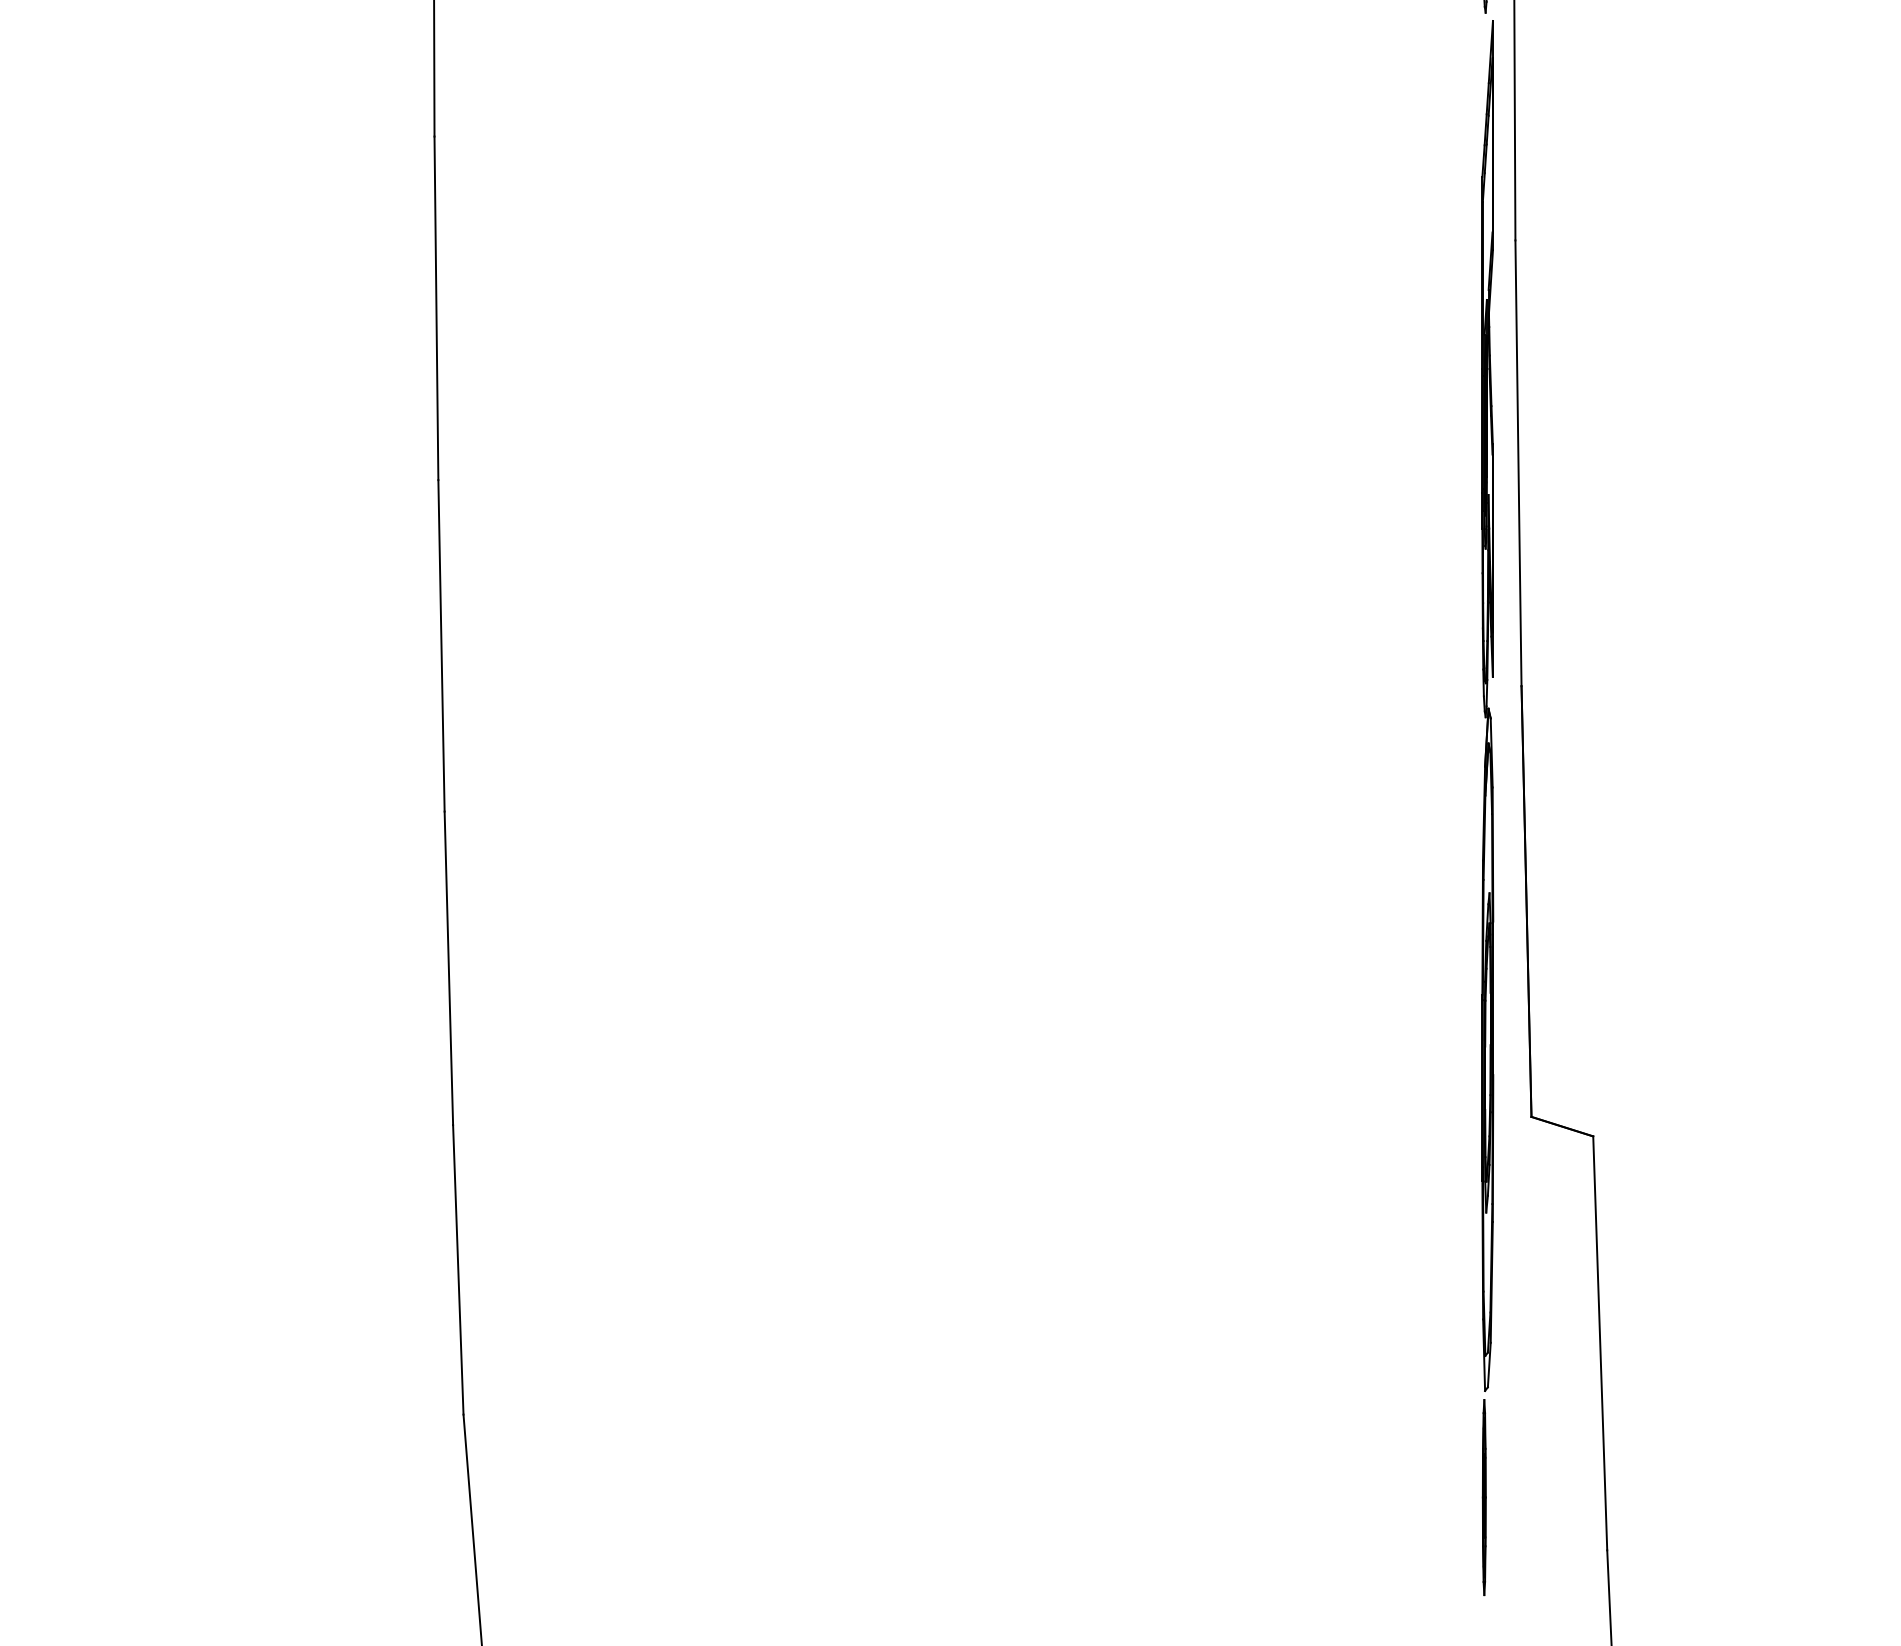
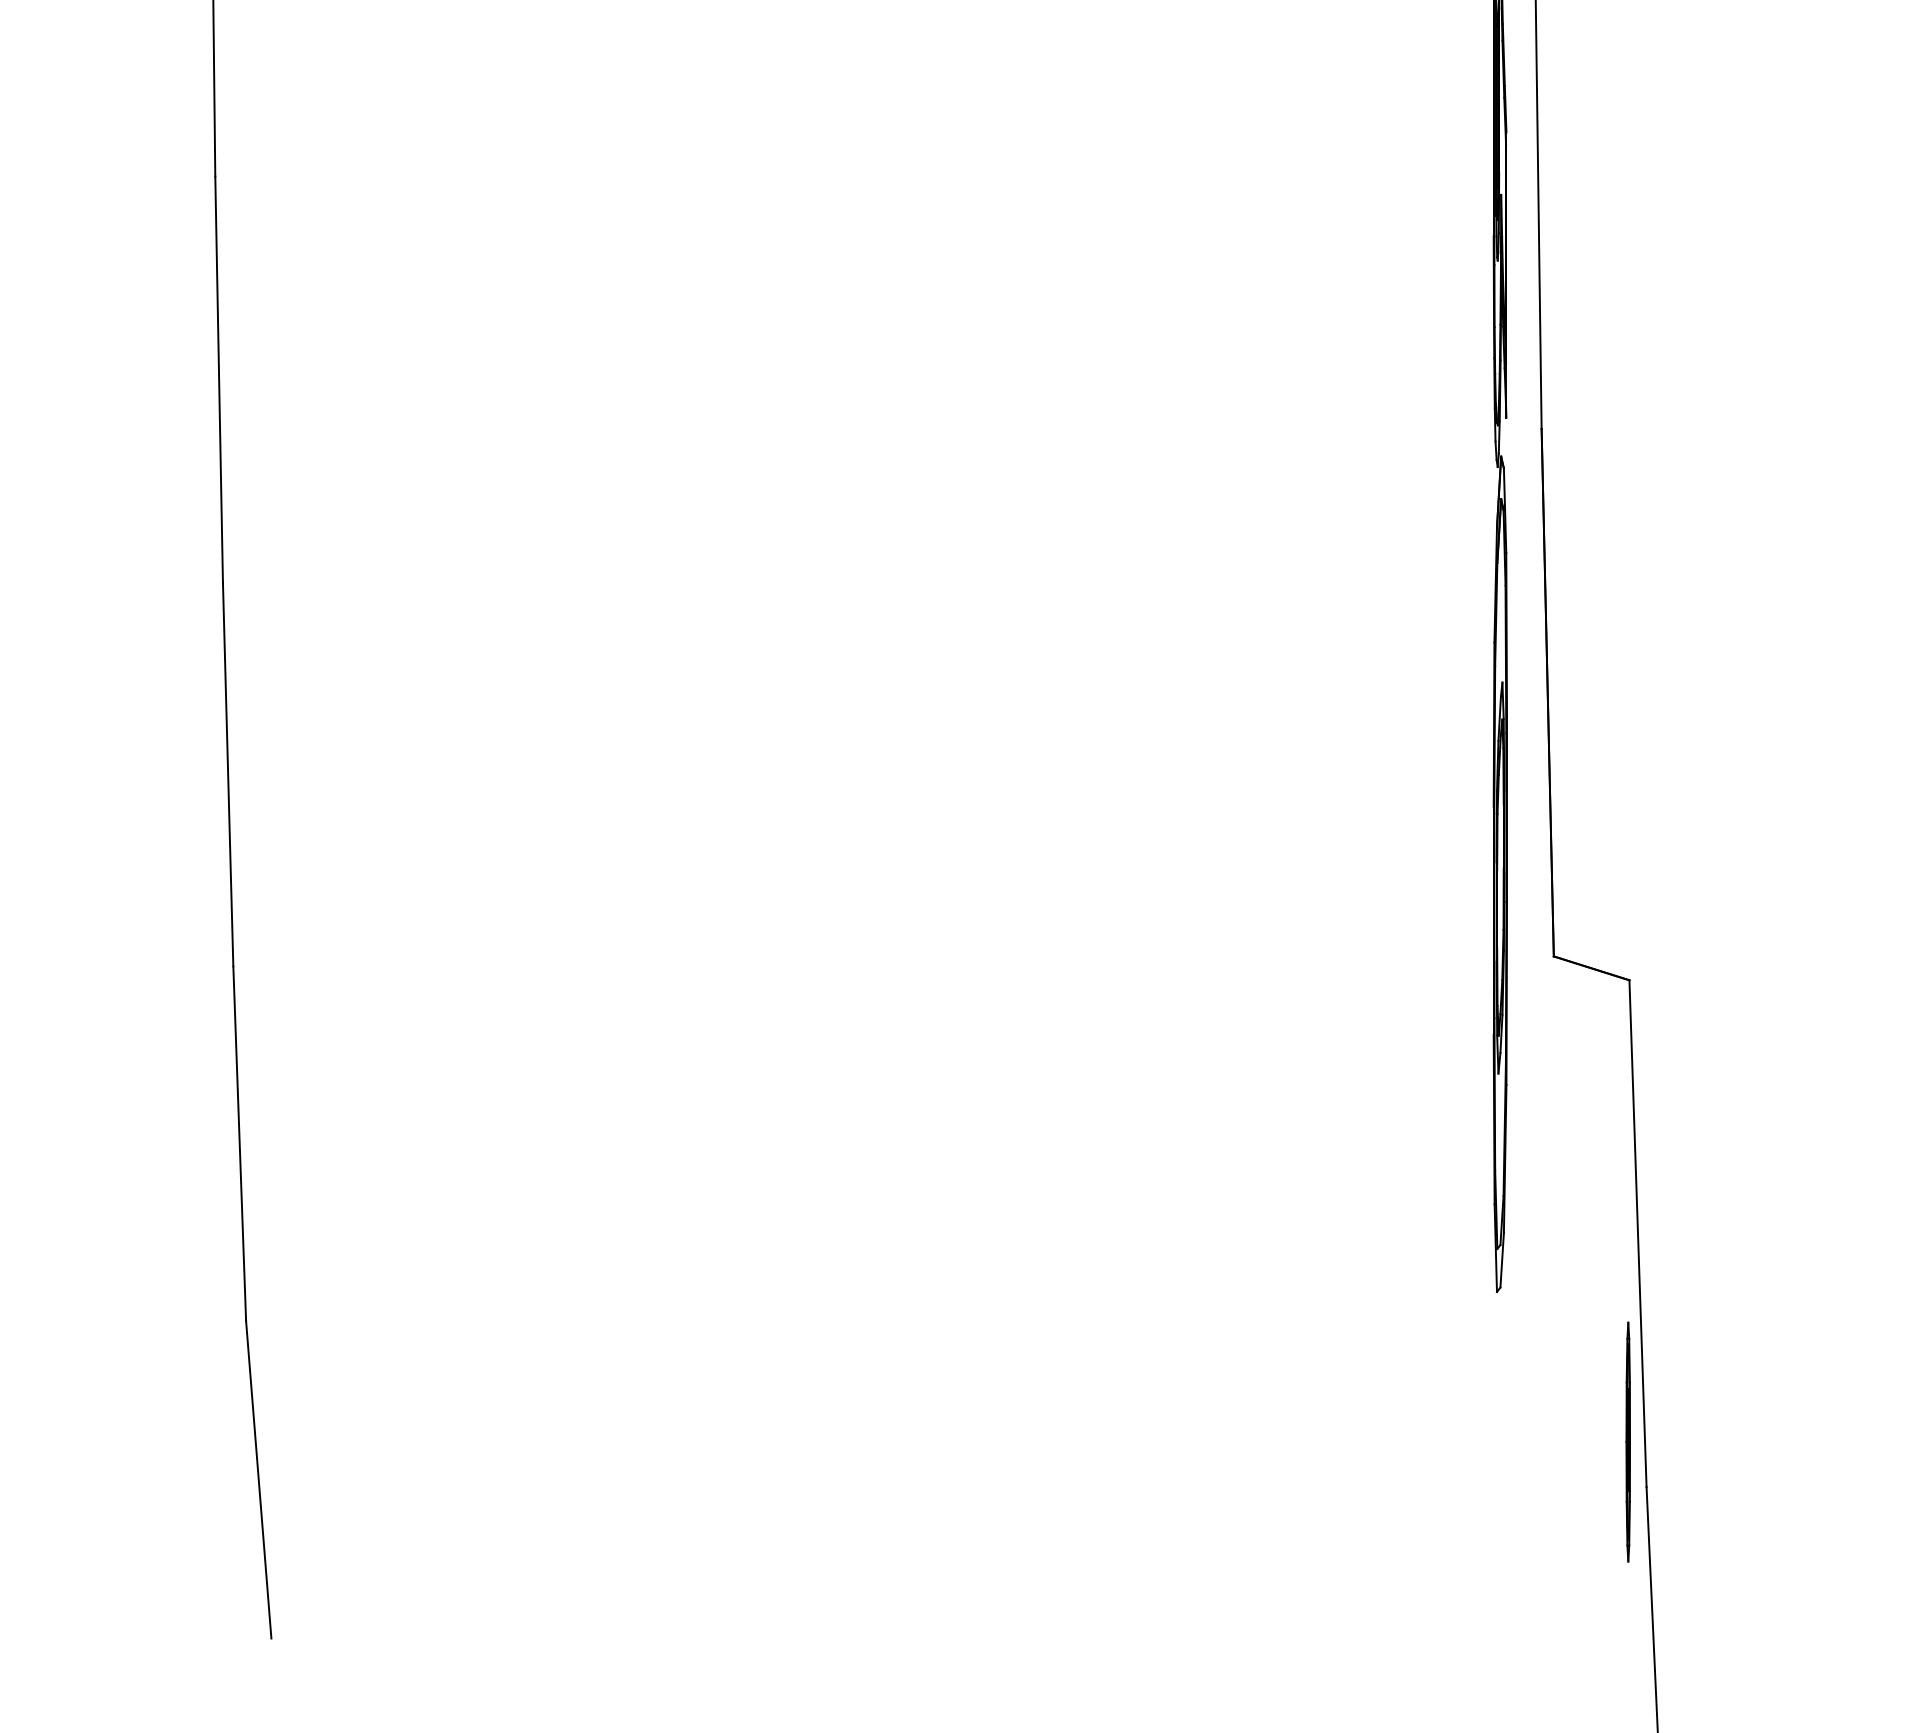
part: (1483, 1497) -> (1627, 1442), moved

